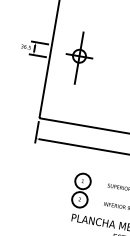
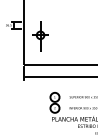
part: (79, 58) -> (40, 36), moved

